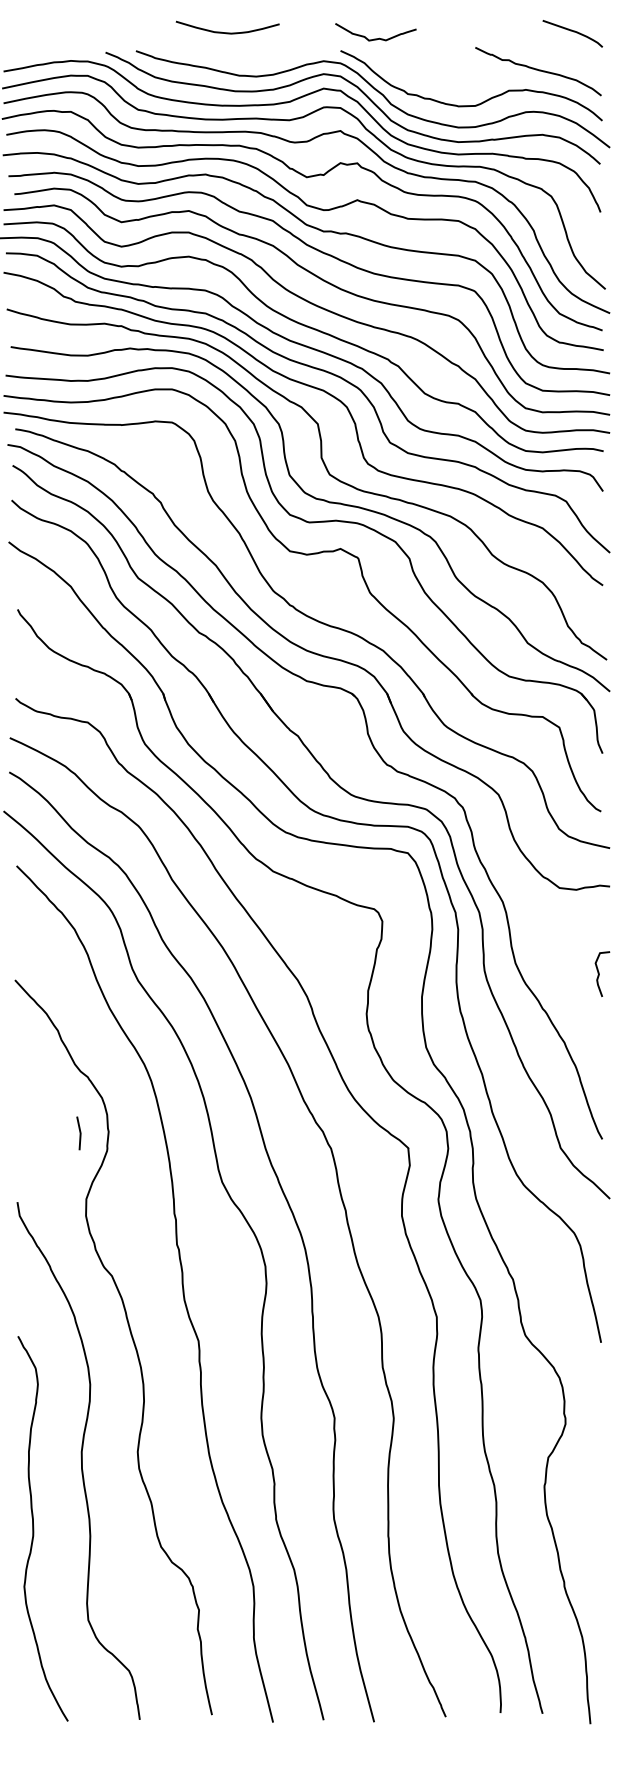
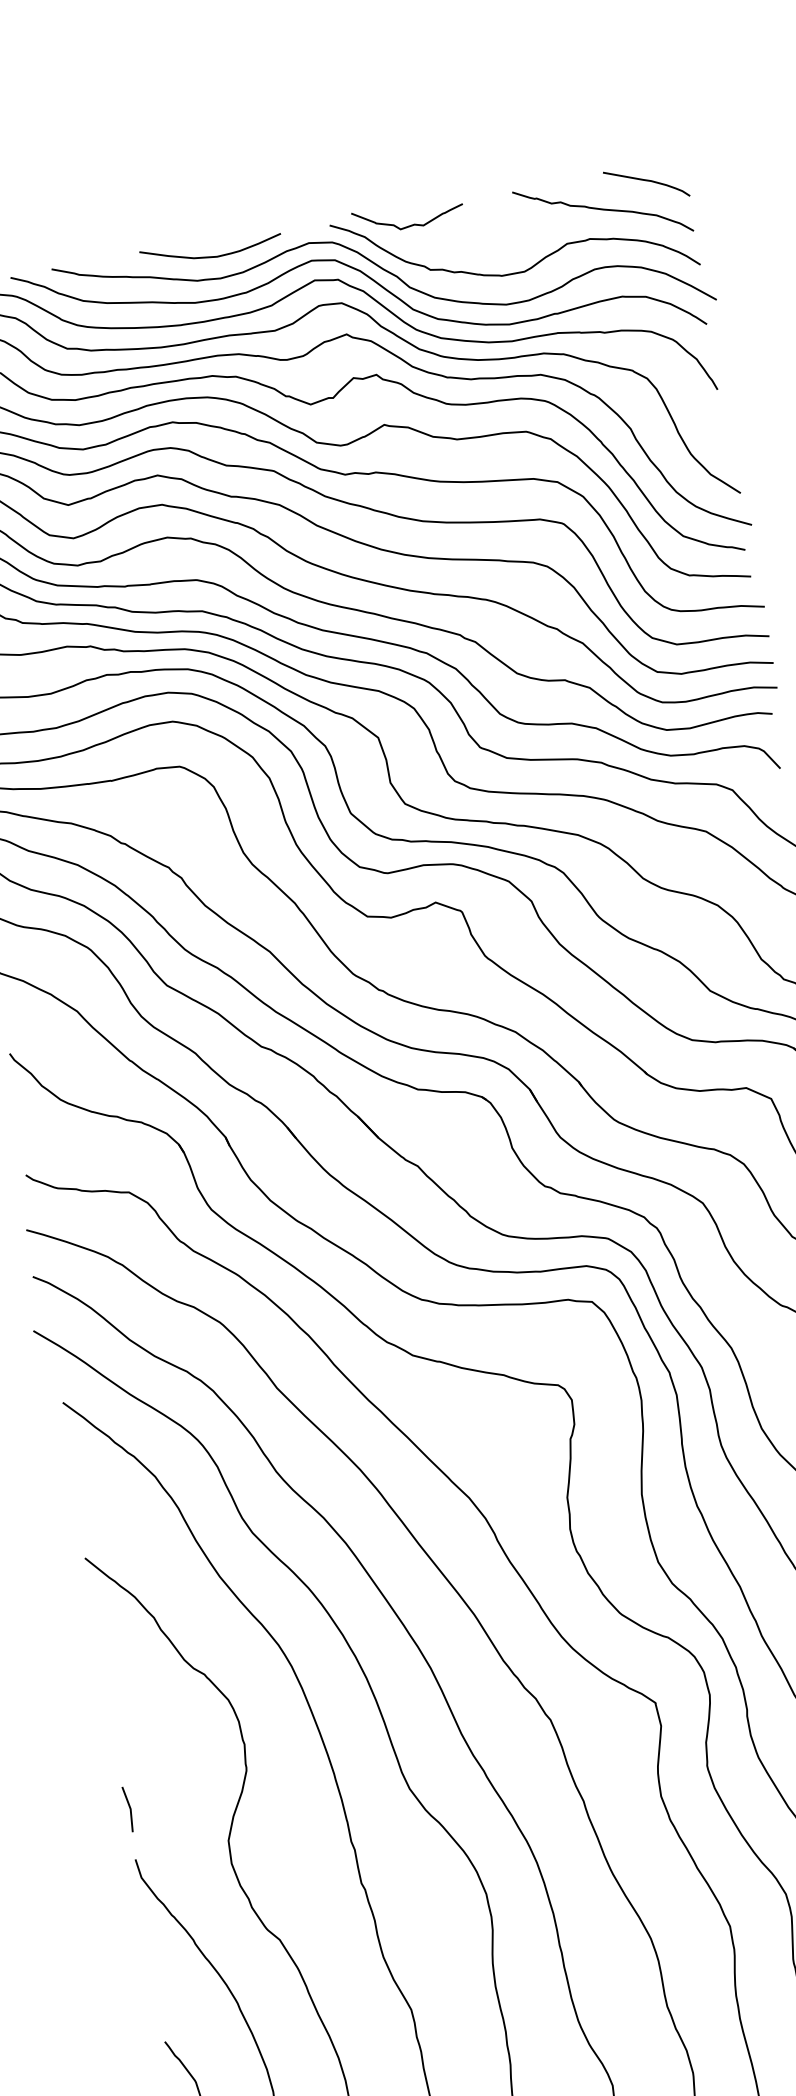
curve: (227, 32) -> (211, 255), moved
curve: (573, 32) -> (647, 182), moved
curve: (375, 38) -> (408, 225), moved
line: (79, 1133) -> (129, 1809), moved

